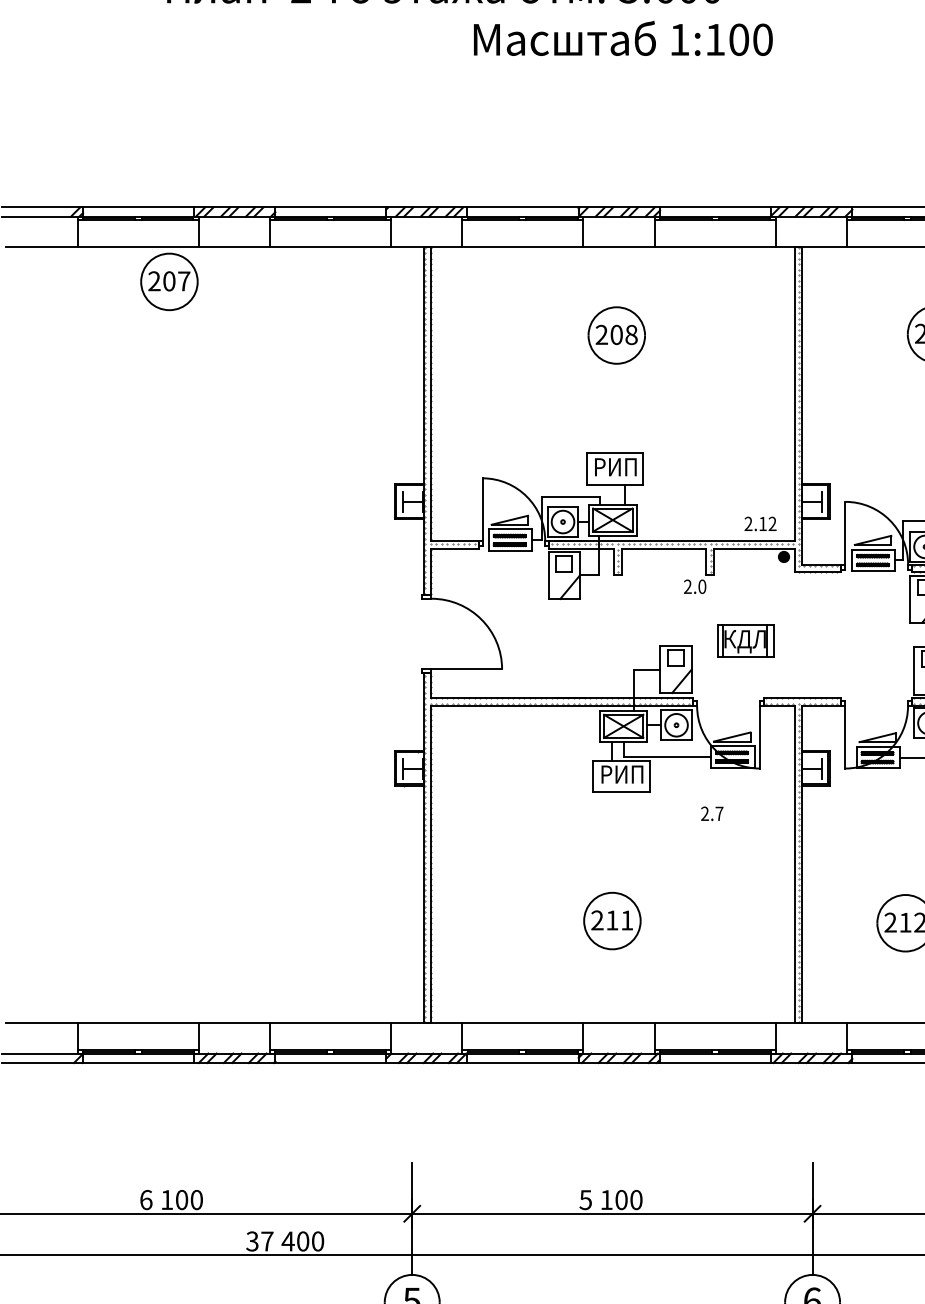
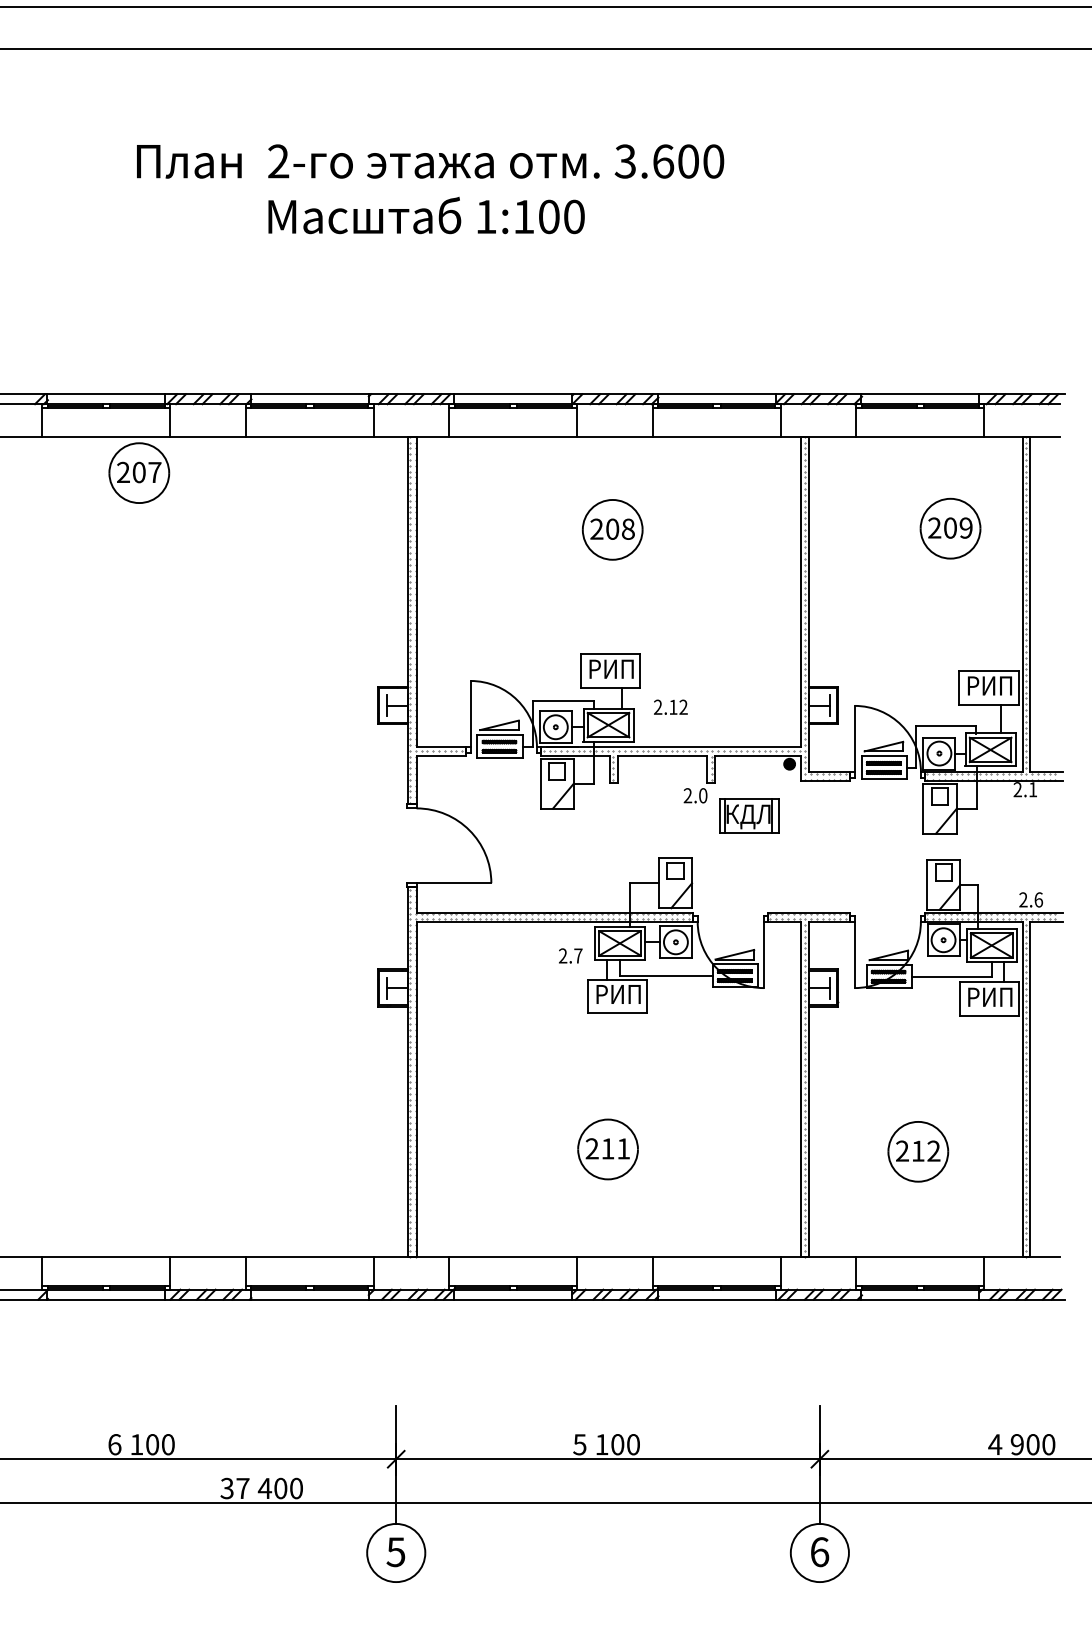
text: (623, 38) -> (426, 215), moved
text: (760, 523) -> (670, 706), moved
part: (746, 640) -> (749, 815), moved
text: (712, 813) -> (570, 955), moved

